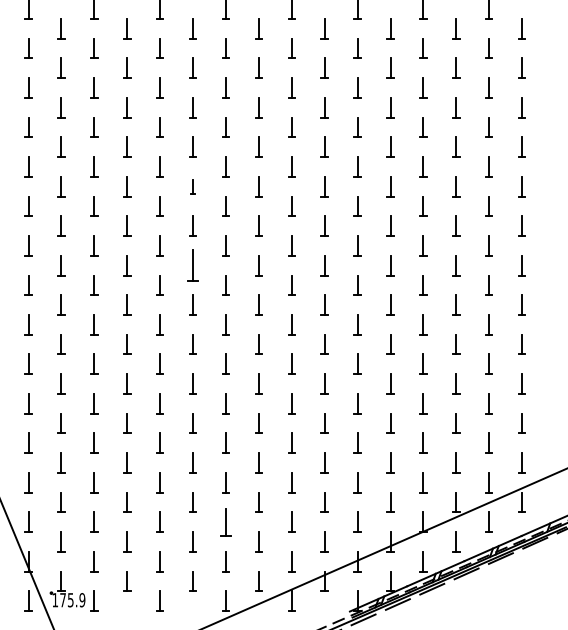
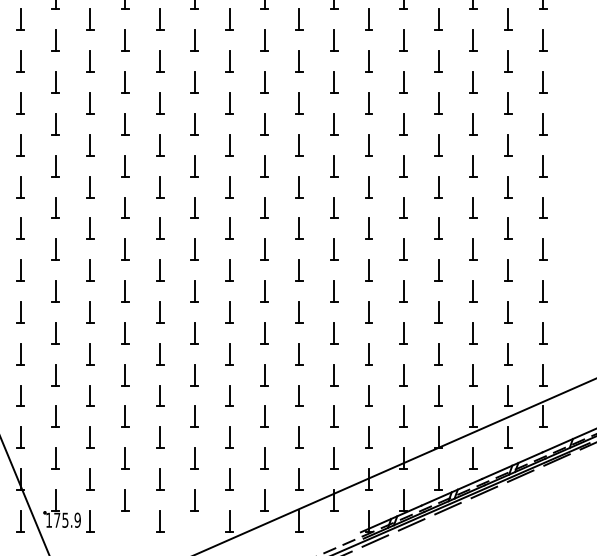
part: (192, 186) -> (194, 82), size x1.43
part: (192, 265) -> (194, 166), size x0.62
part: (225, 521) -> (229, 436), size x0.71

